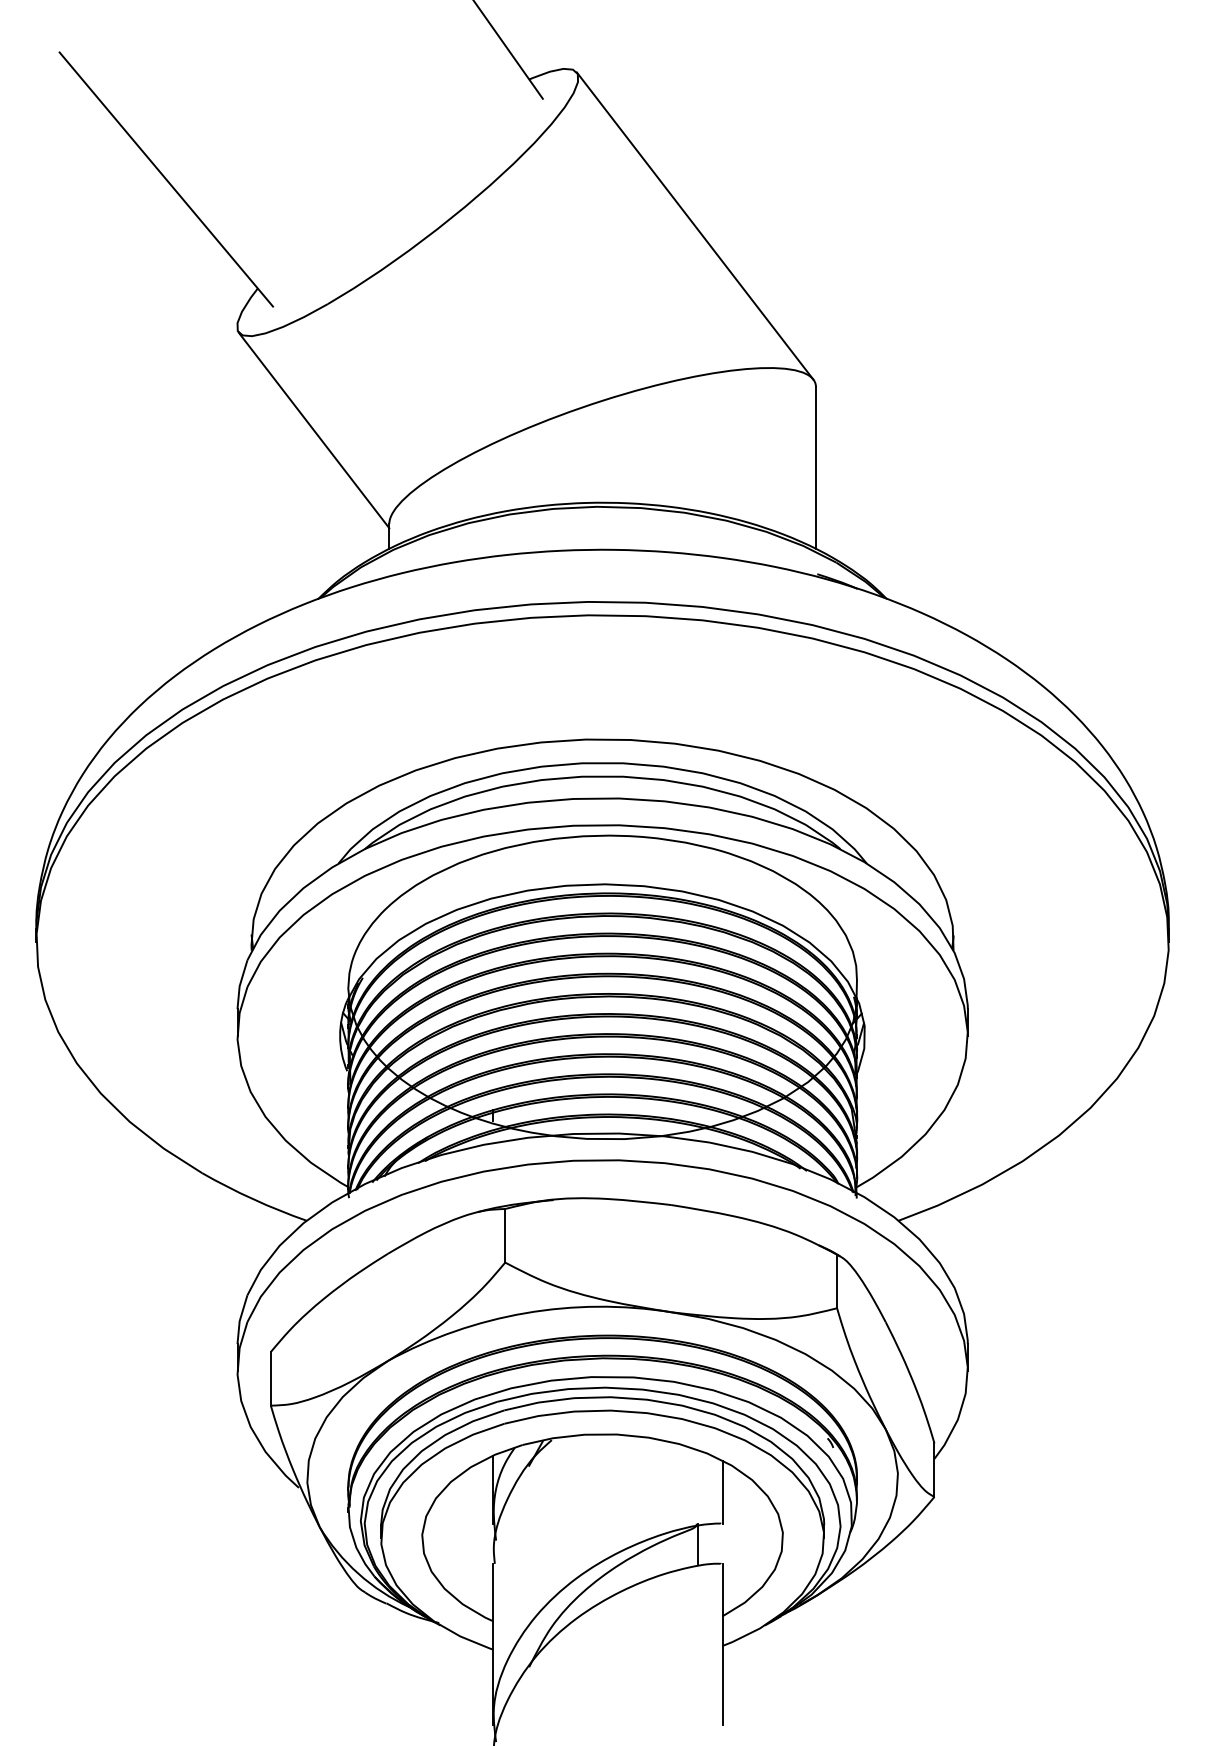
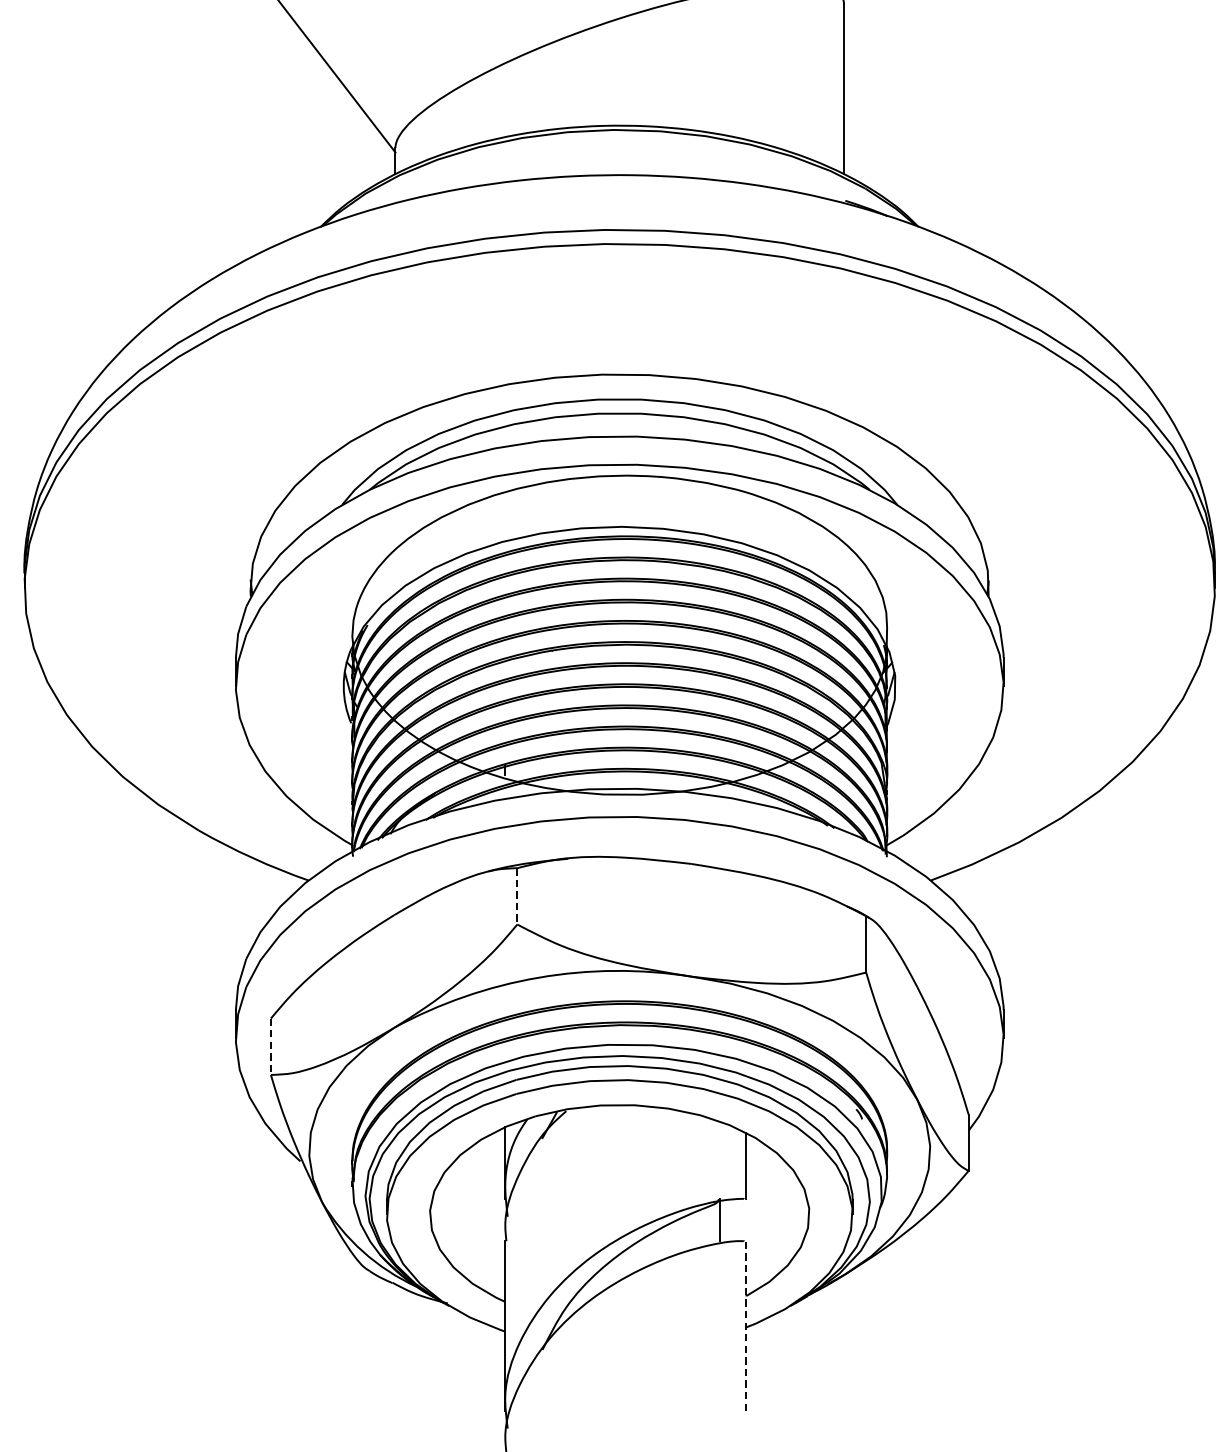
line: (505, 1235) -> (517, 896), solid -> dashed
line: (270, 1378) -> (270, 1046), solid -> dashed
line: (722, 1644) -> (745, 1326), solid -> dashed

